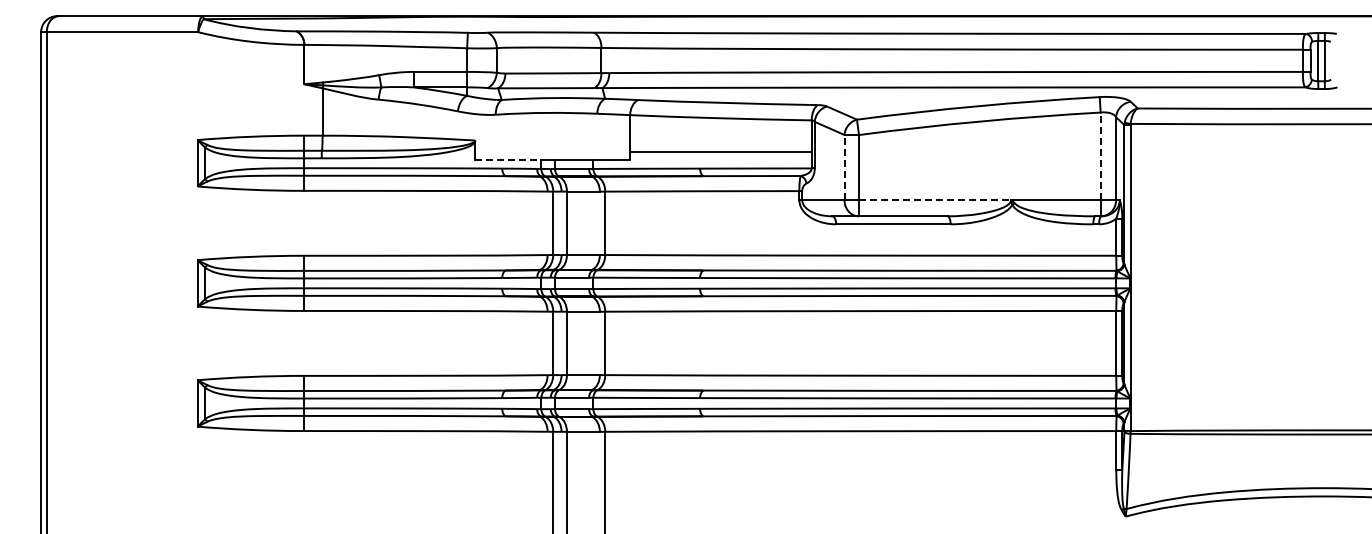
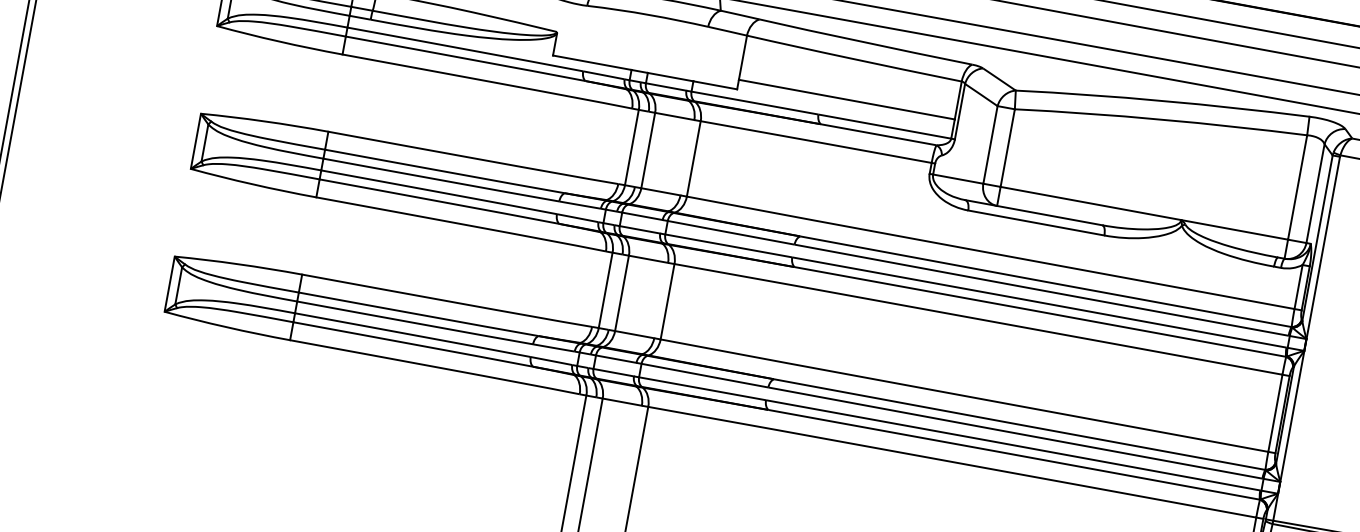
line: (1100, 156) -> (1297, 187), dashed -> solid
line: (508, 160) -> (592, 63), dashed -> solid
line: (844, 167) -> (990, 144), dashed -> solid
line: (934, 200) -> (1090, 203), dashed -> solid

